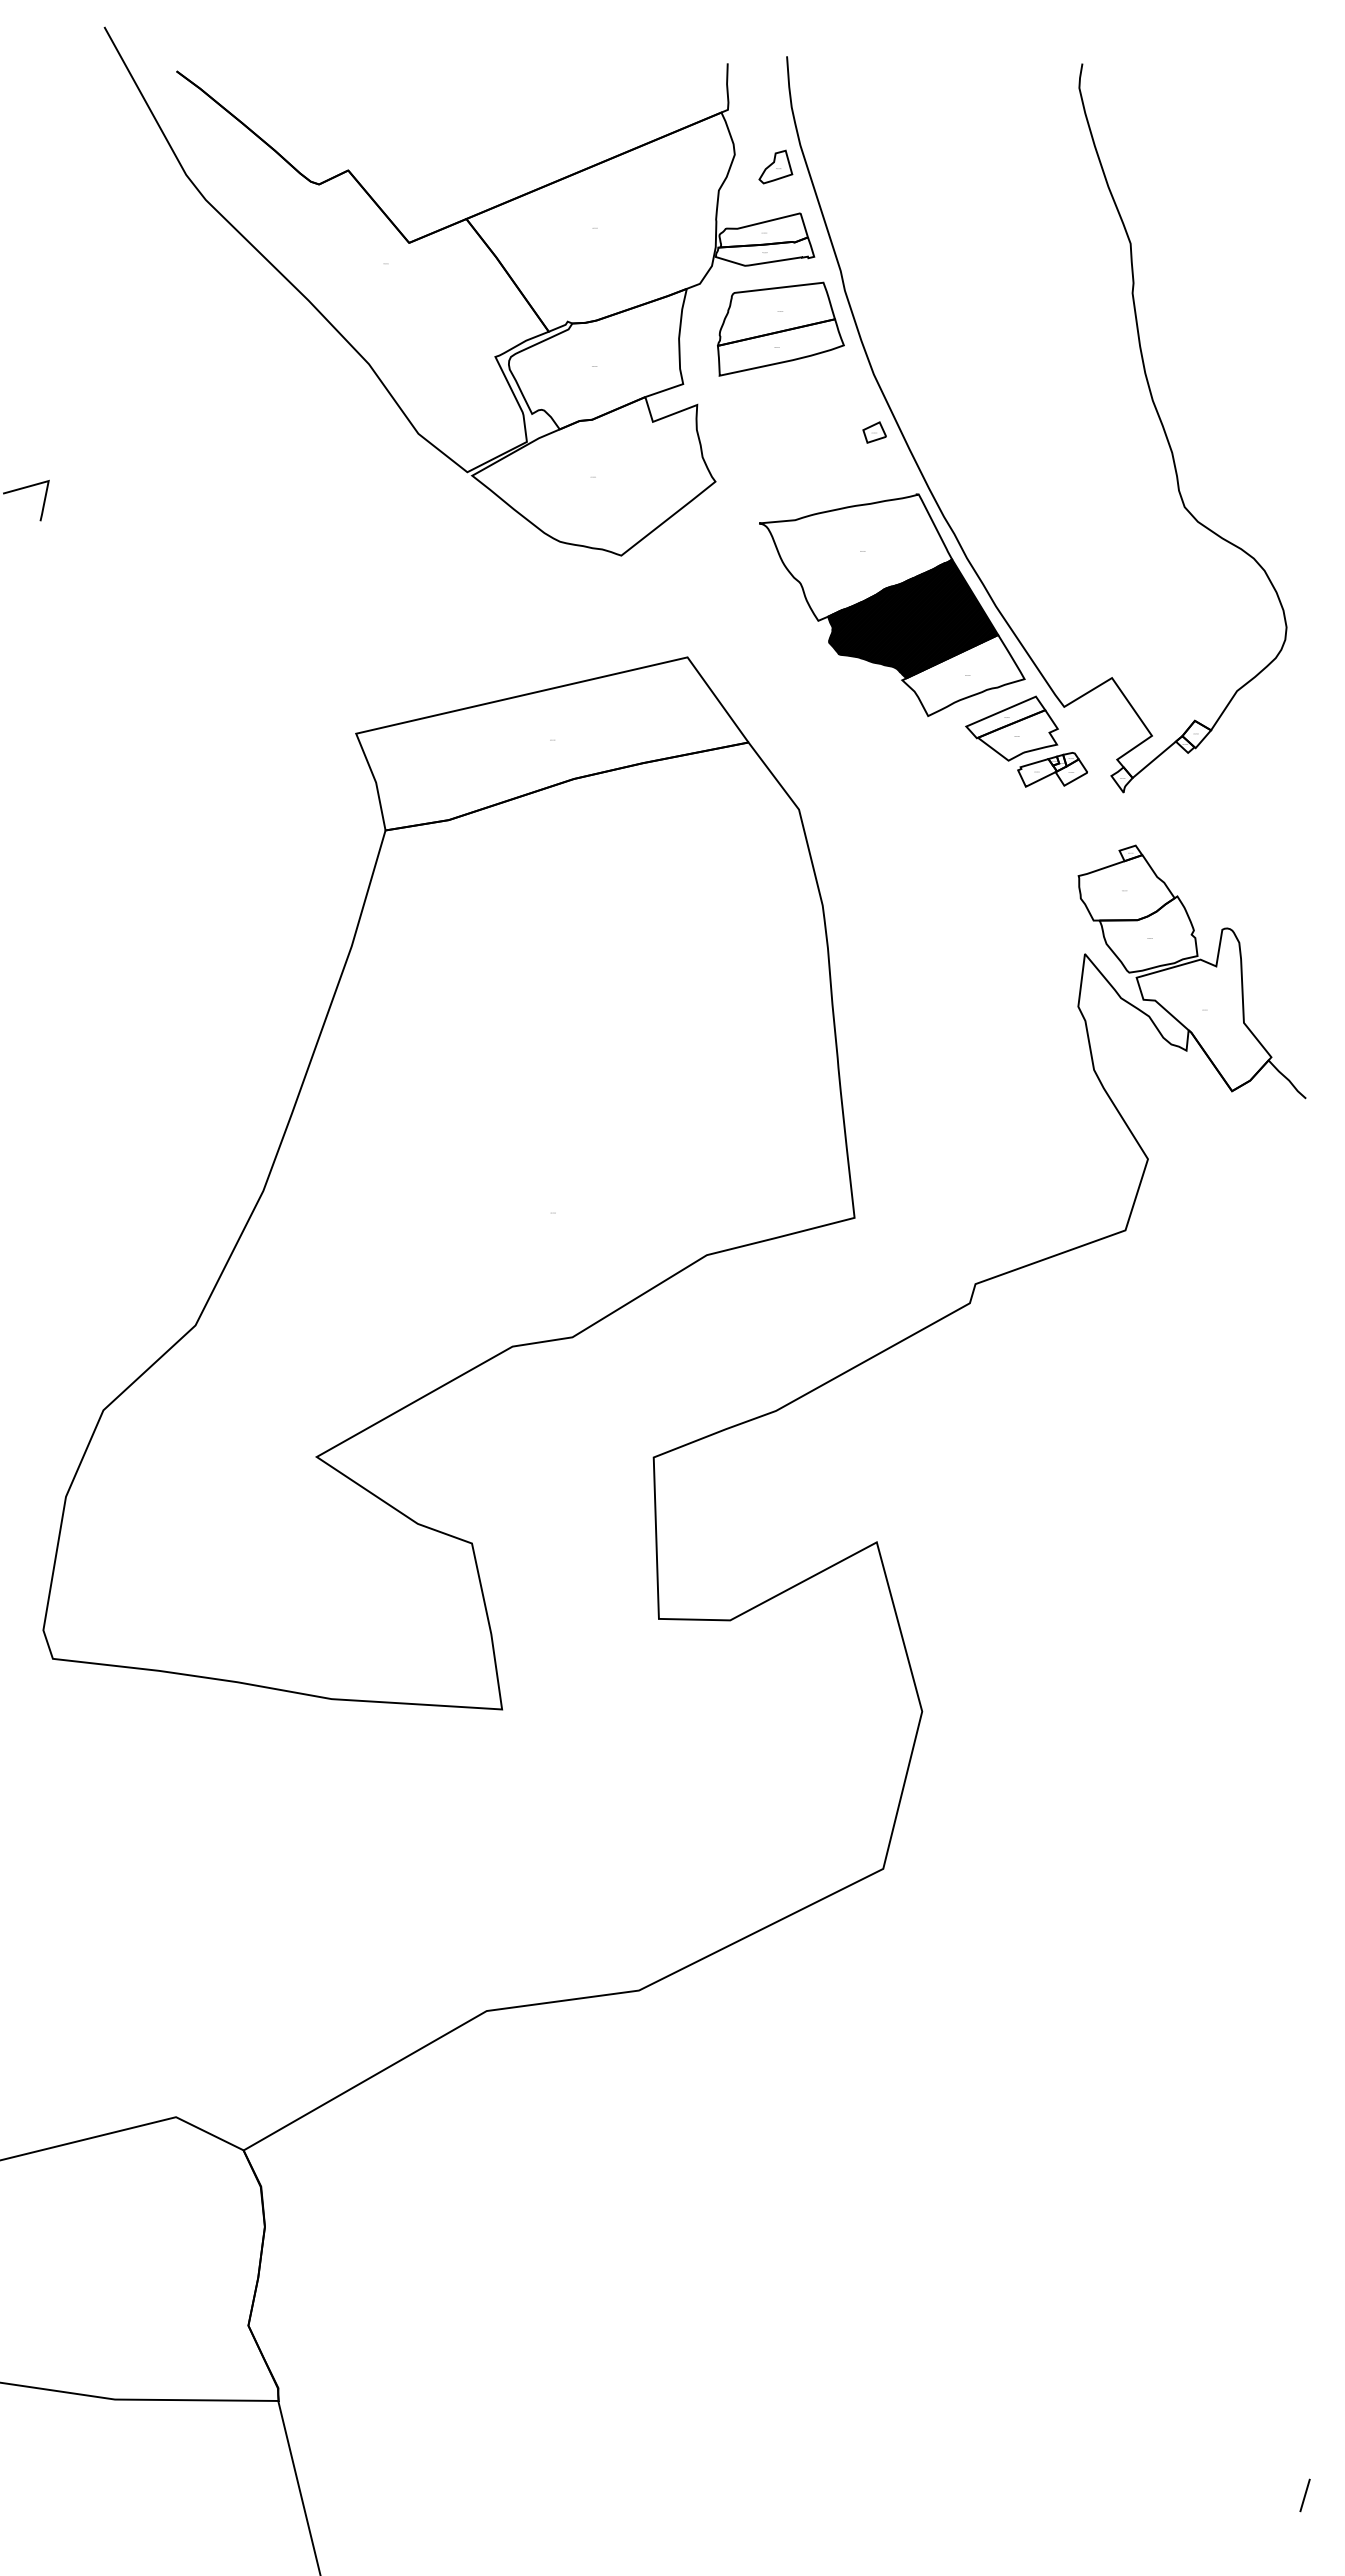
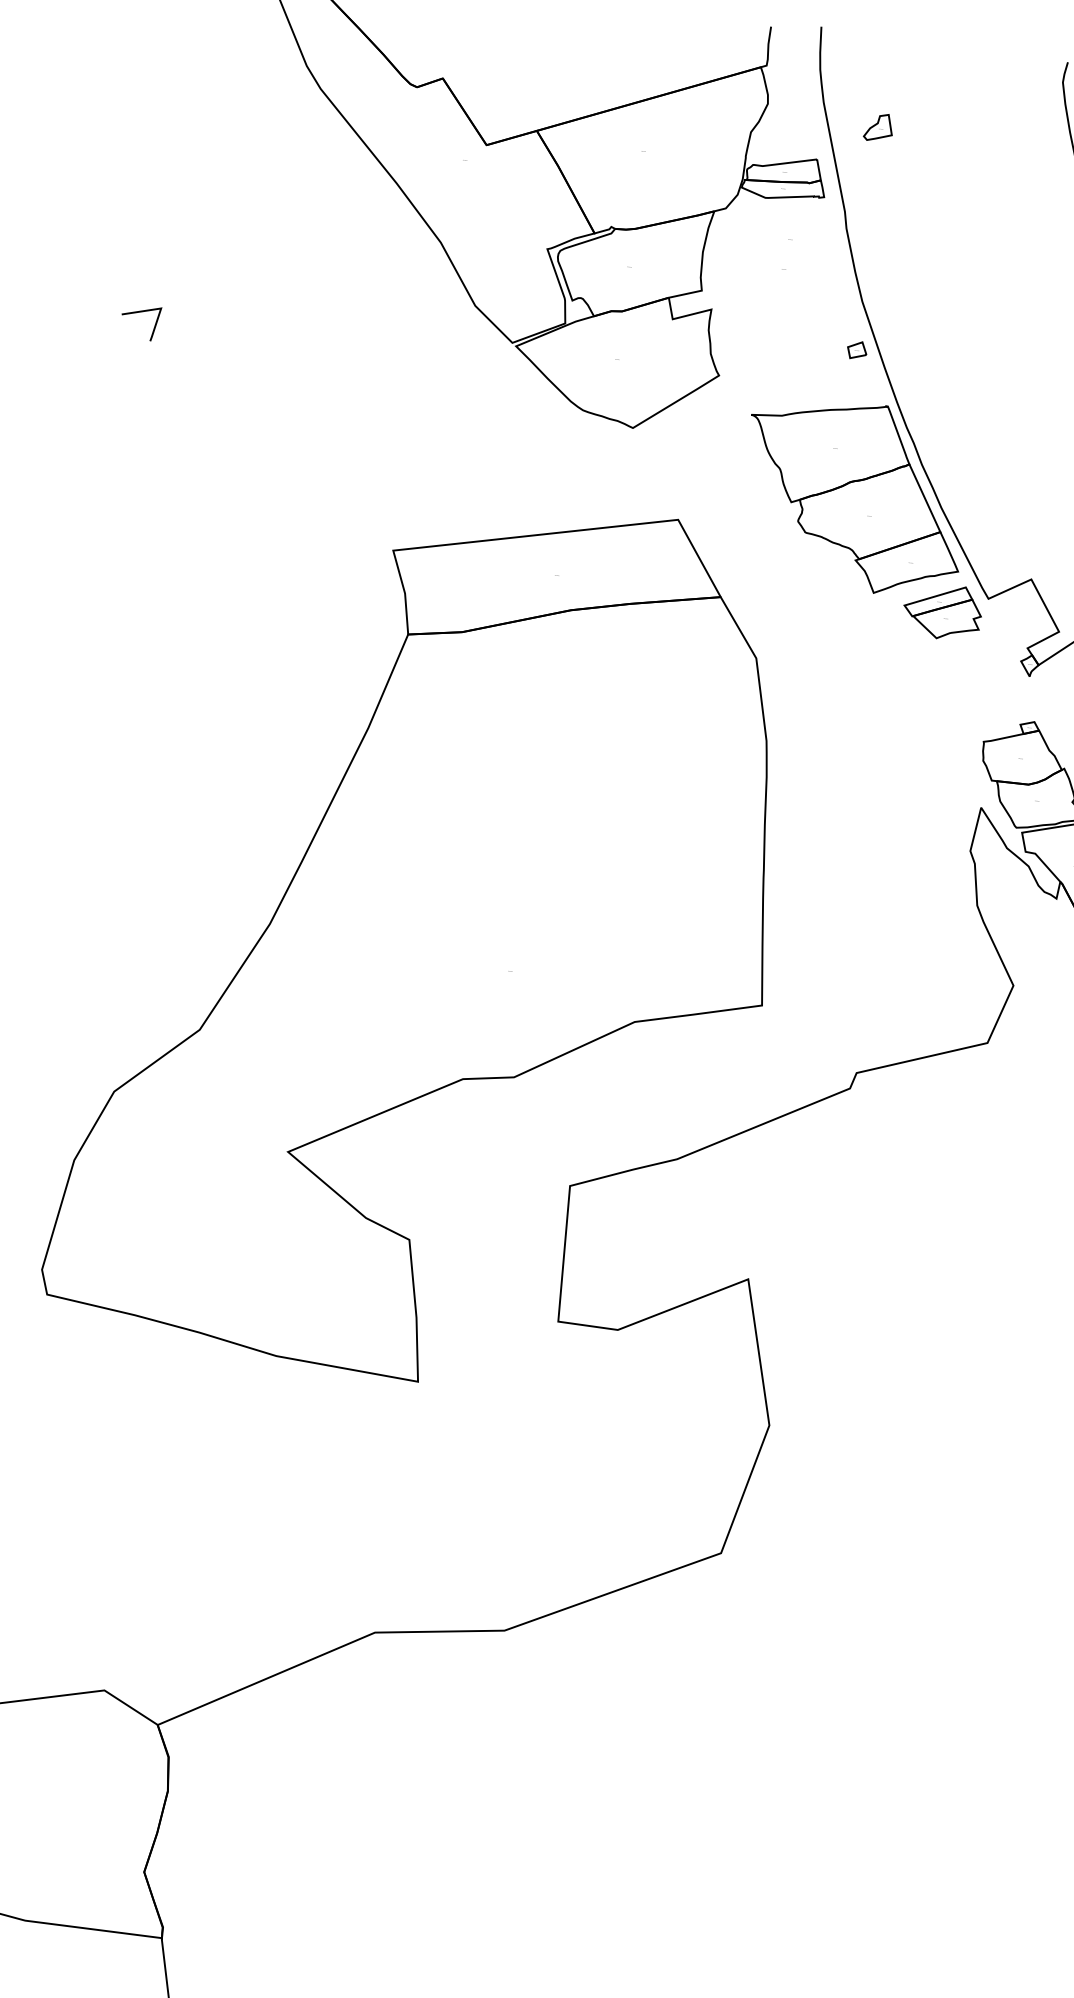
part: (775, 166) -> (878, 127), moved
part: (780, 328) -> (788, 253), removed
hatch: (912, 618) -> (870, 509), removed
part: (1052, 769) -> (972, 650), removed

